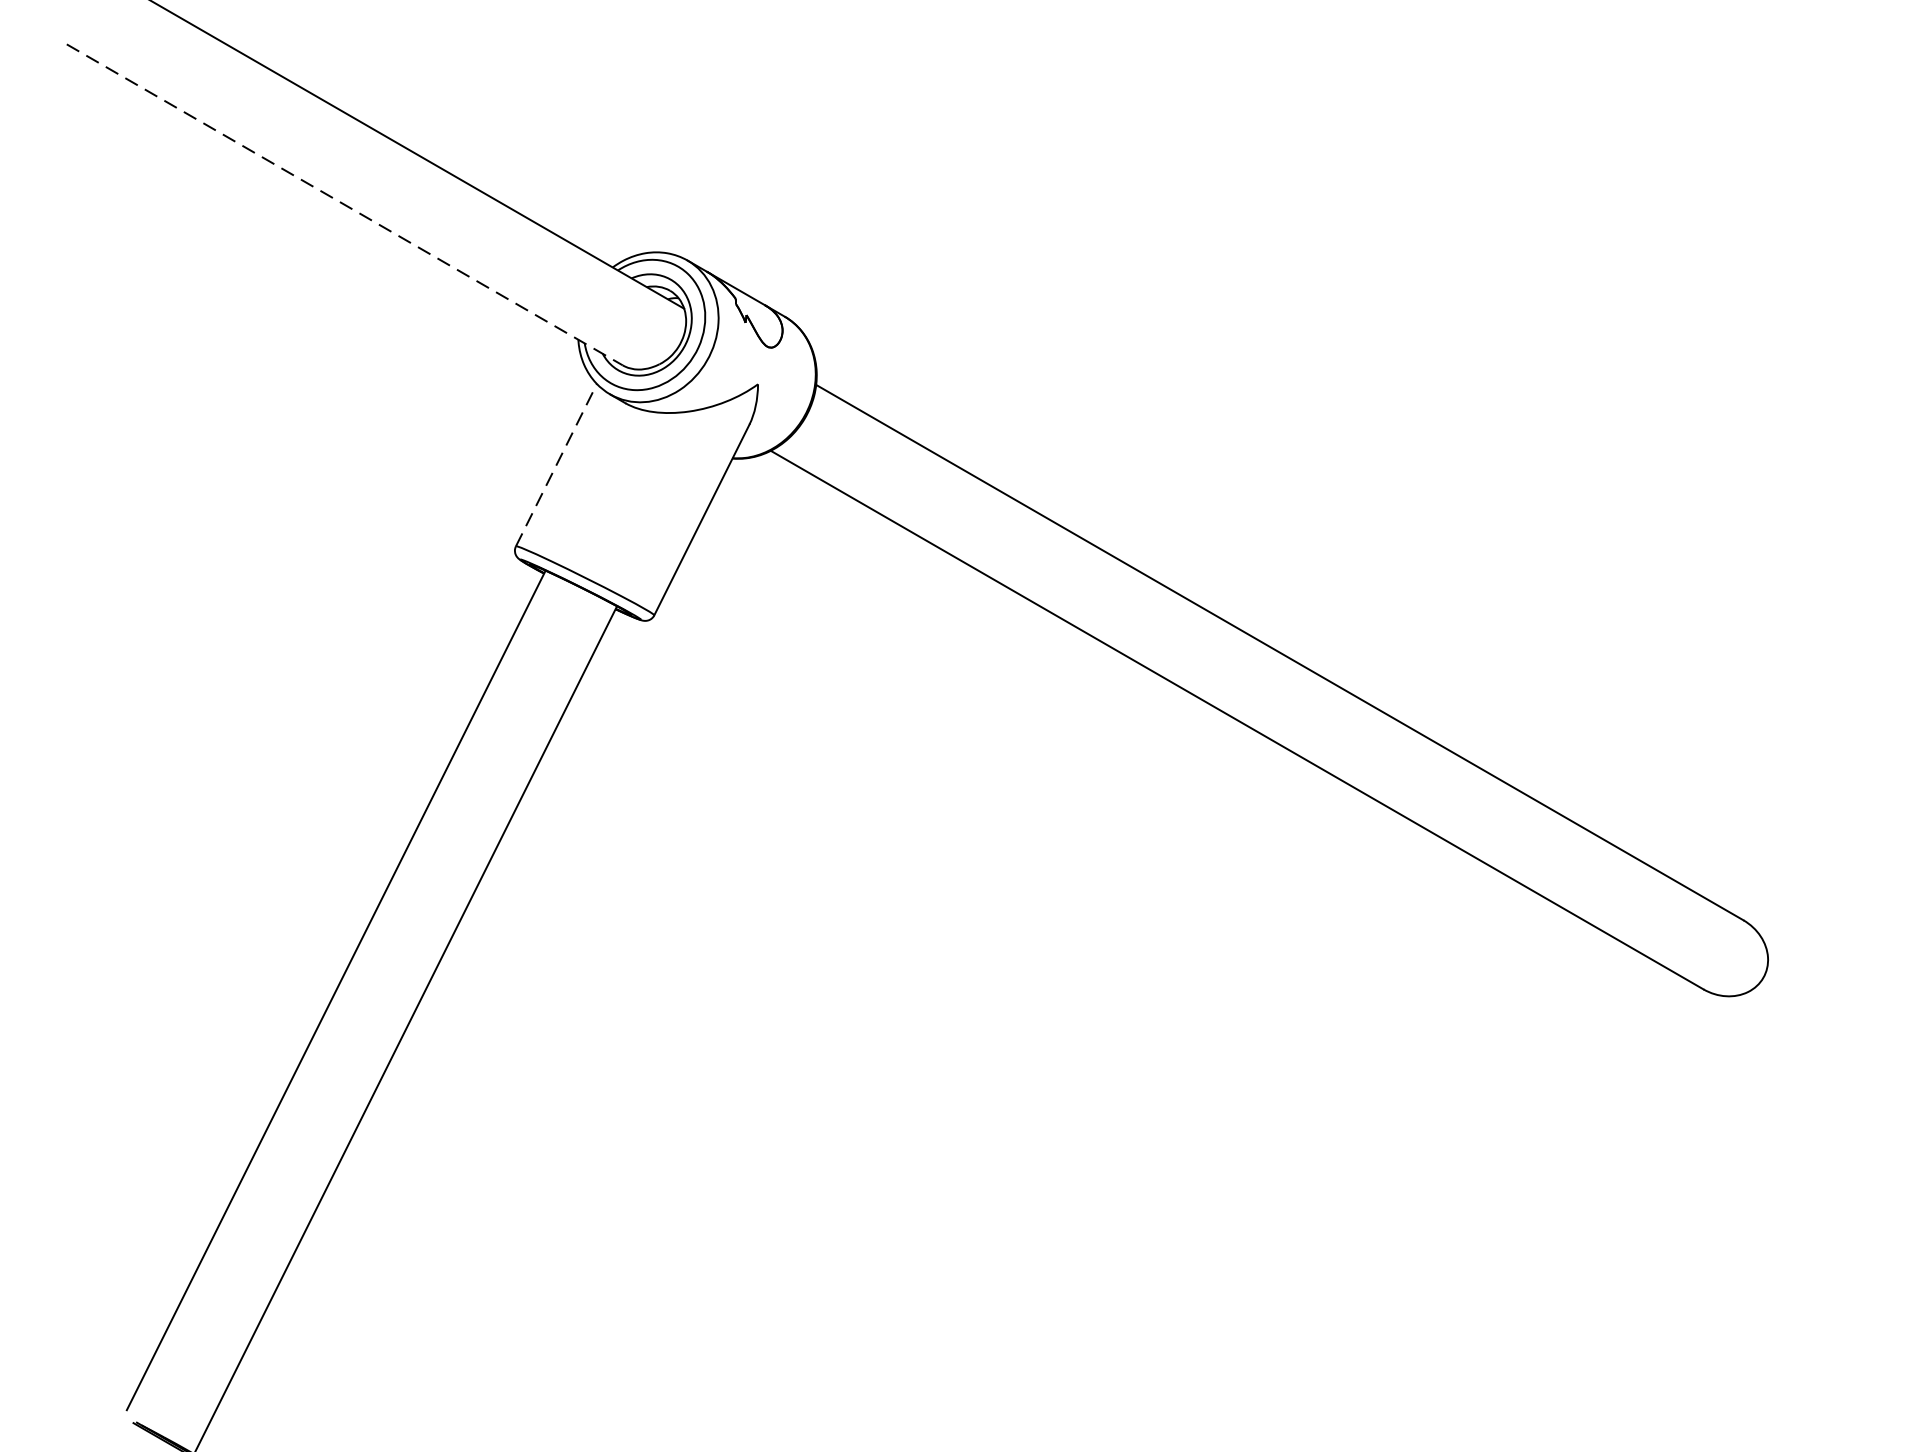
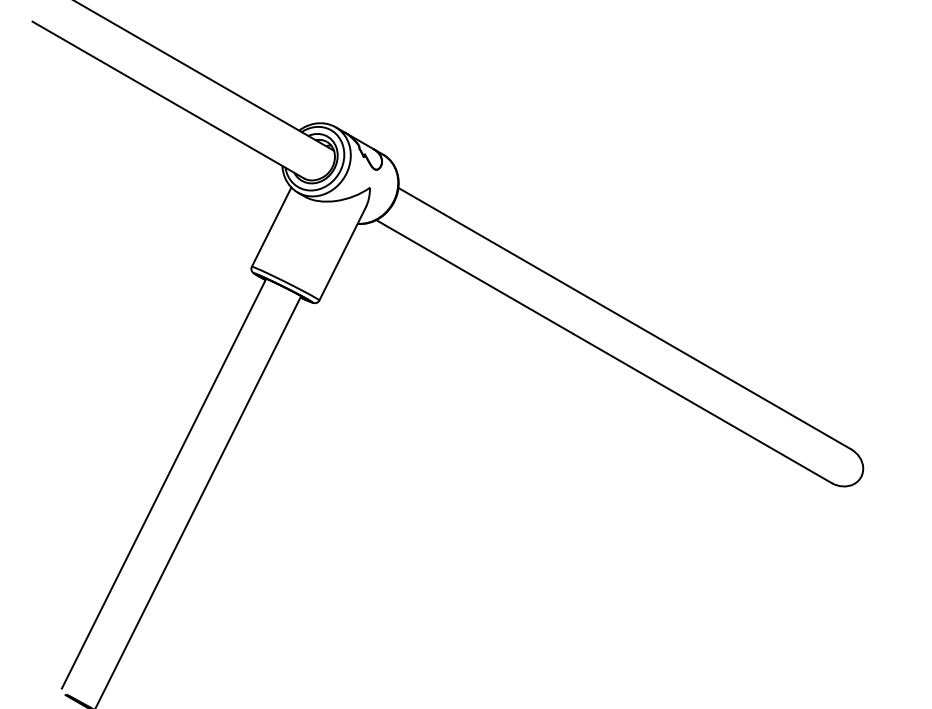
line: (345, 205) -> (168, 100), dashed -> solid
line: (556, 463) -> (271, 226), dashed -> solid

